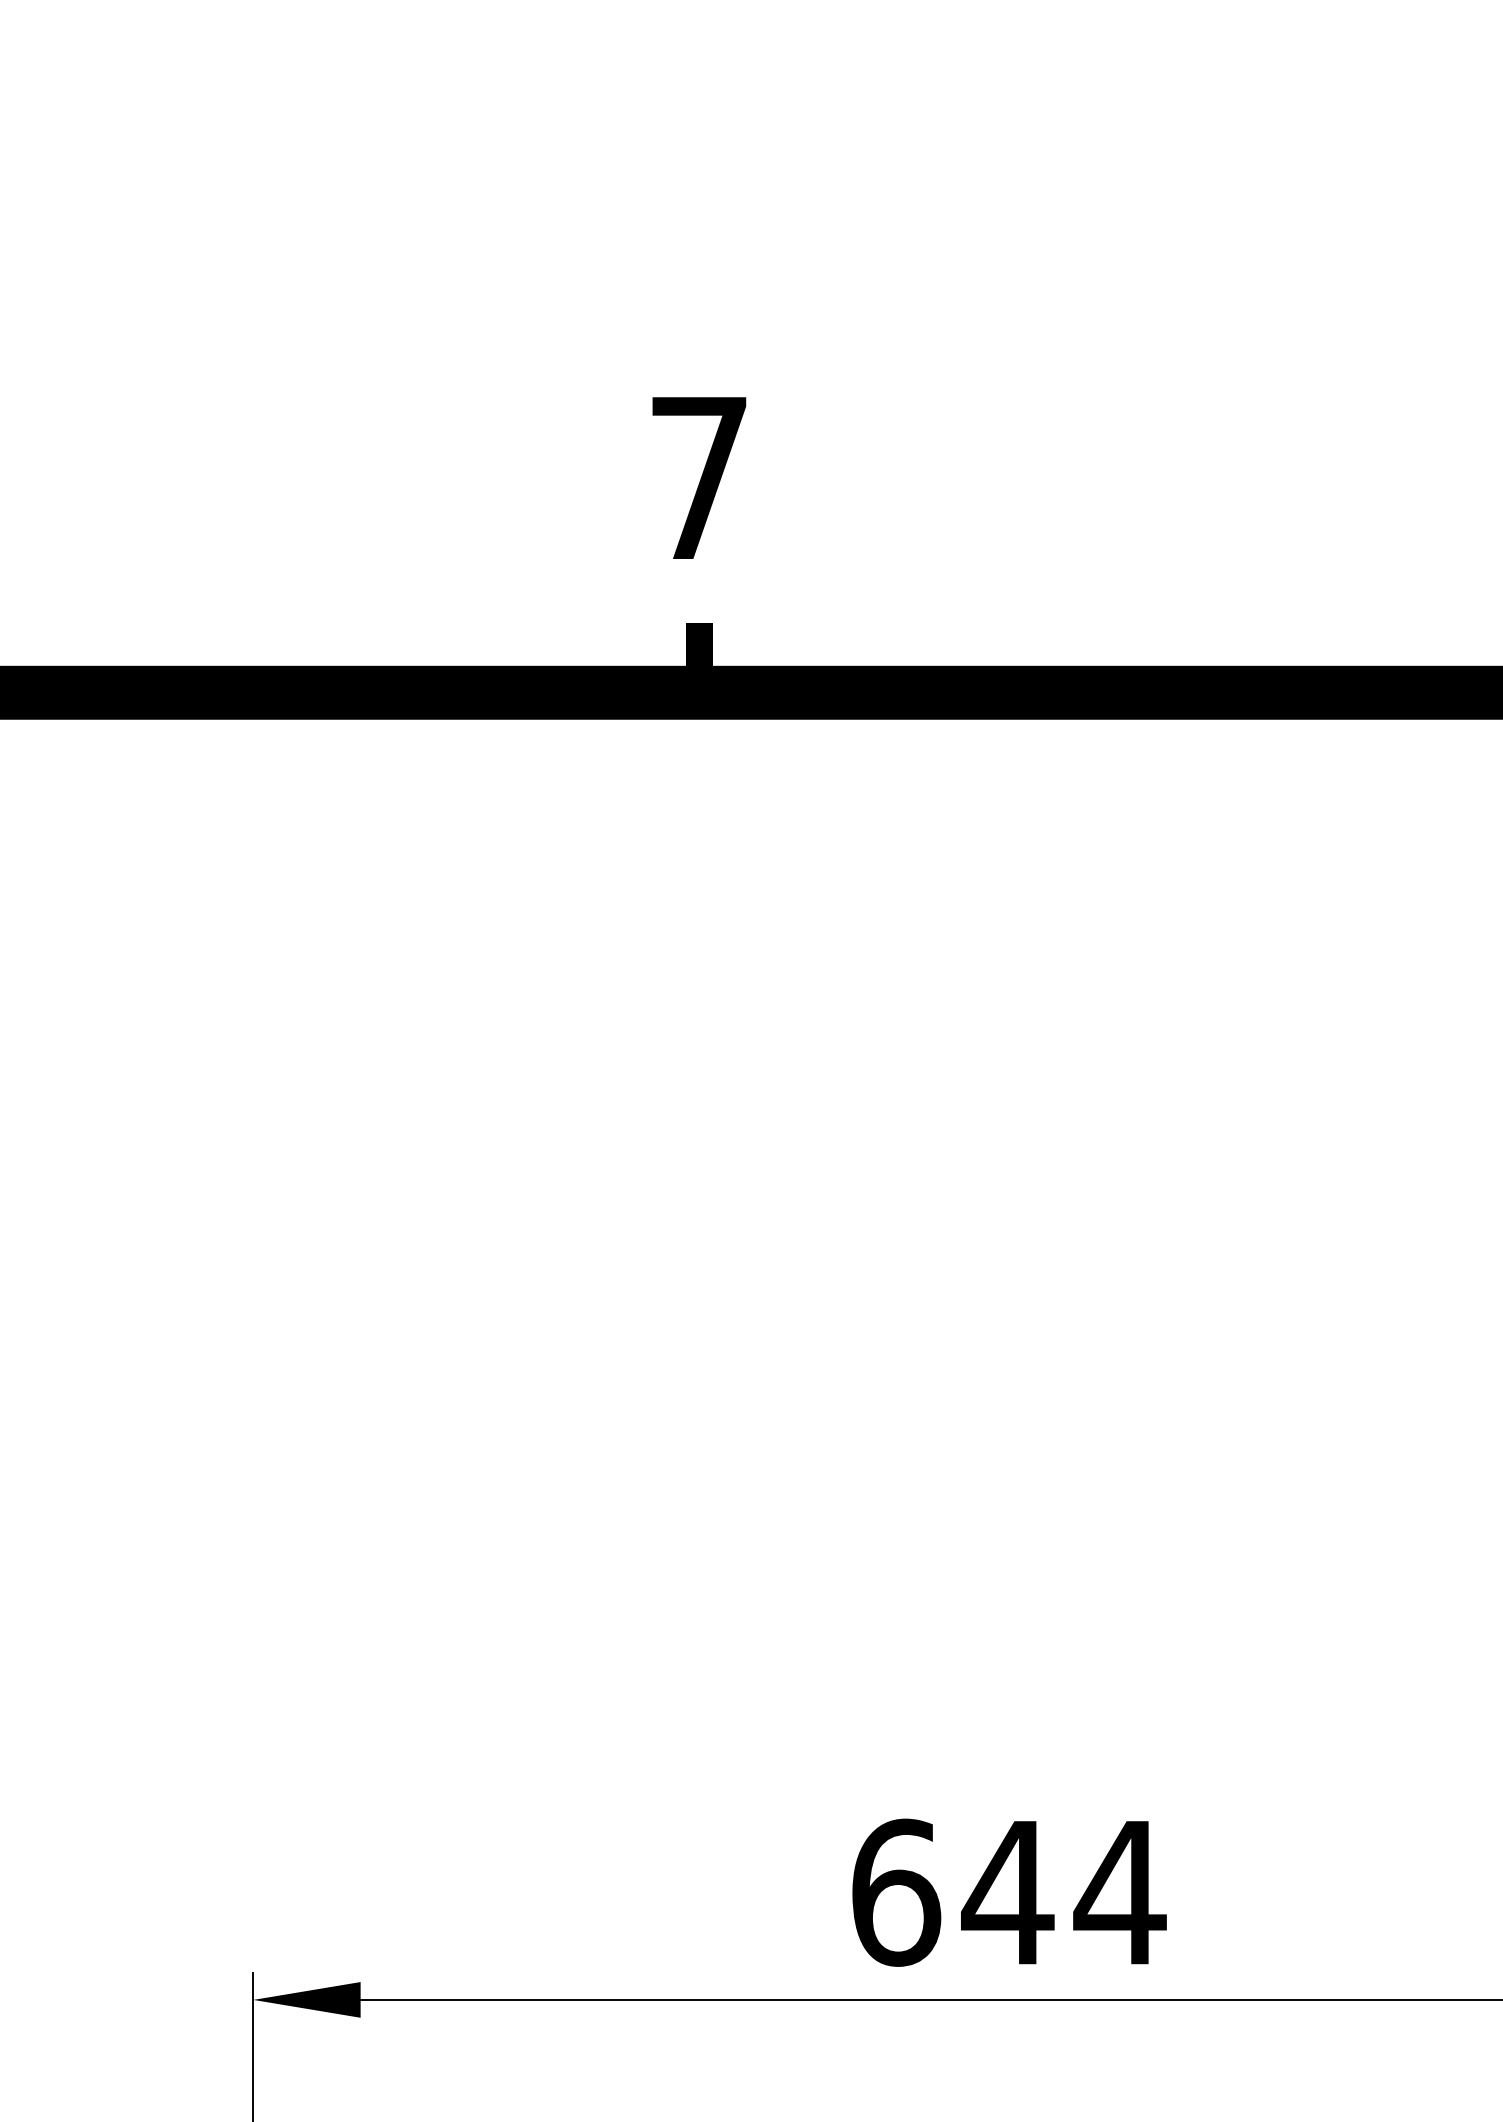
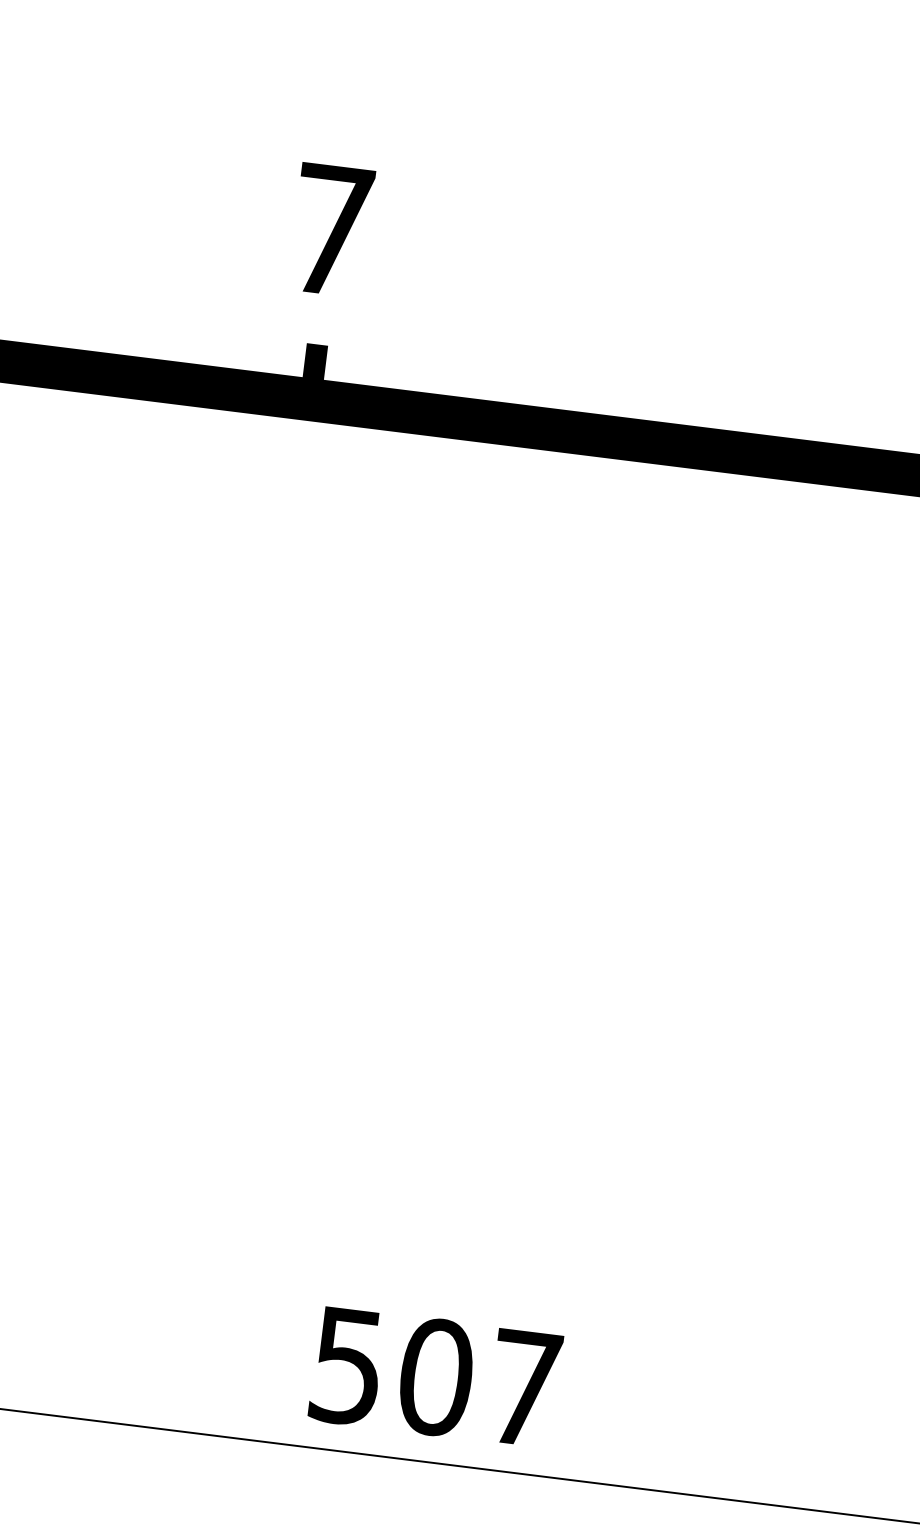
text: (1009, 1892) -> (437, 1377), 644 -> 507

